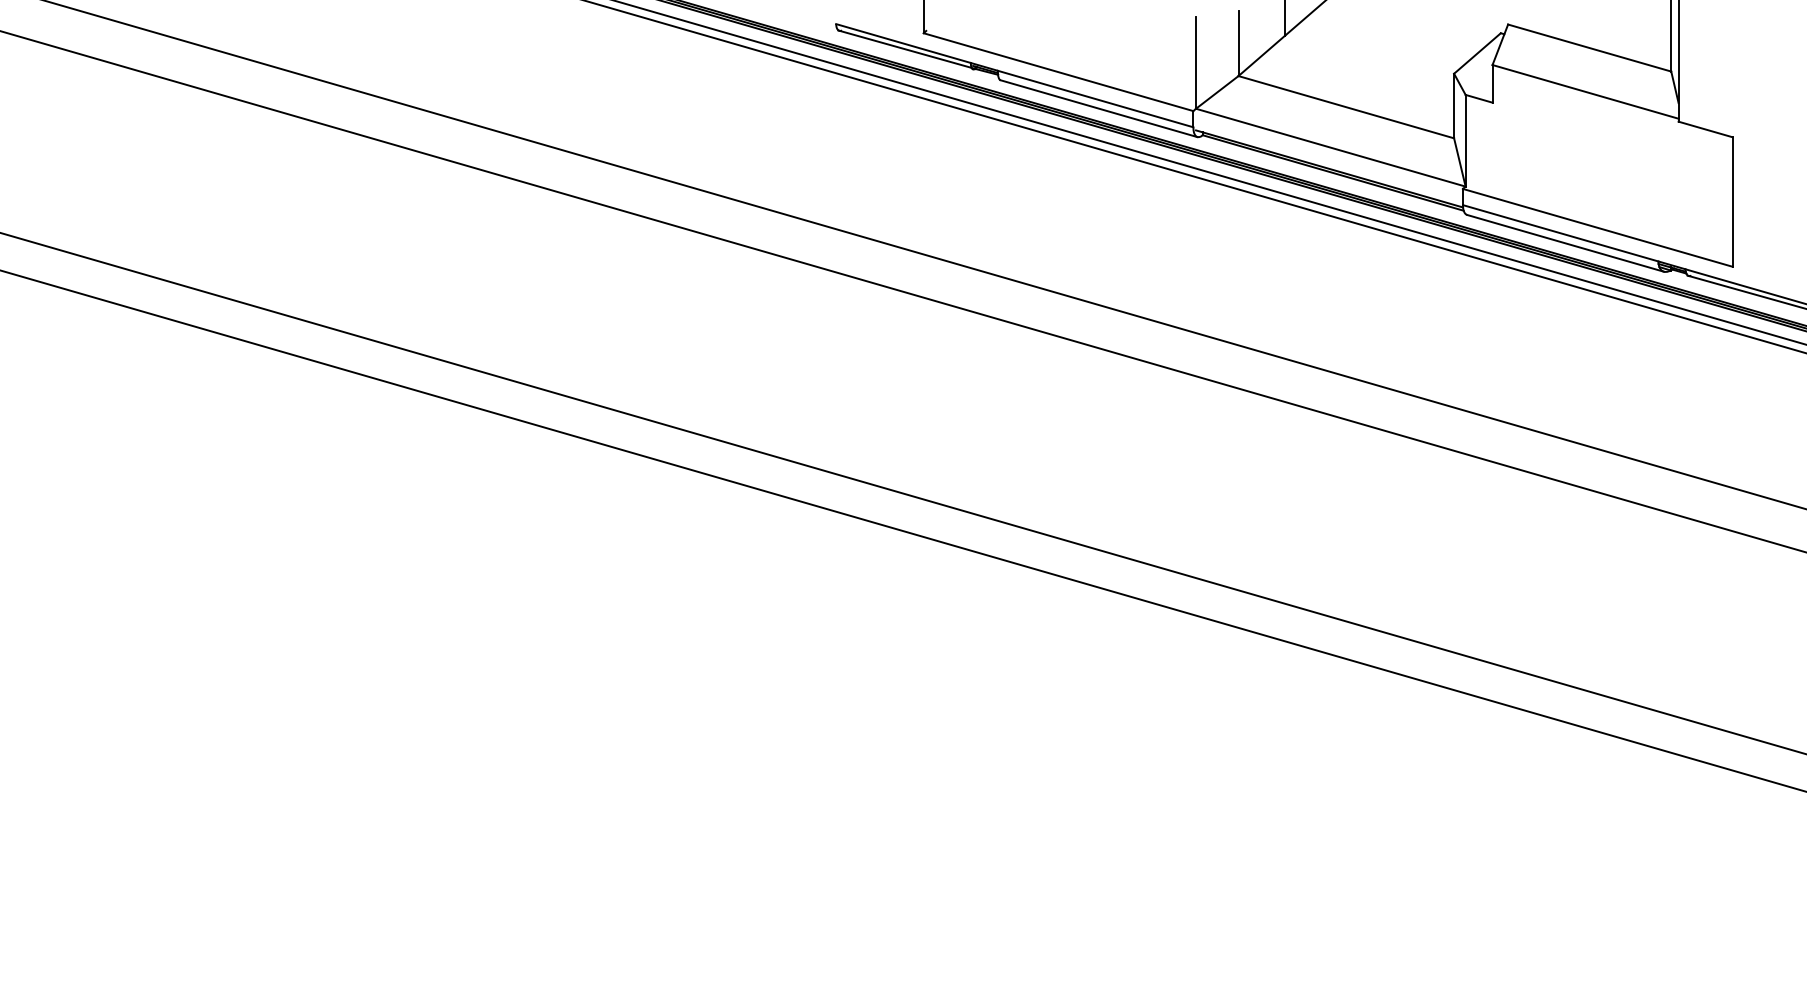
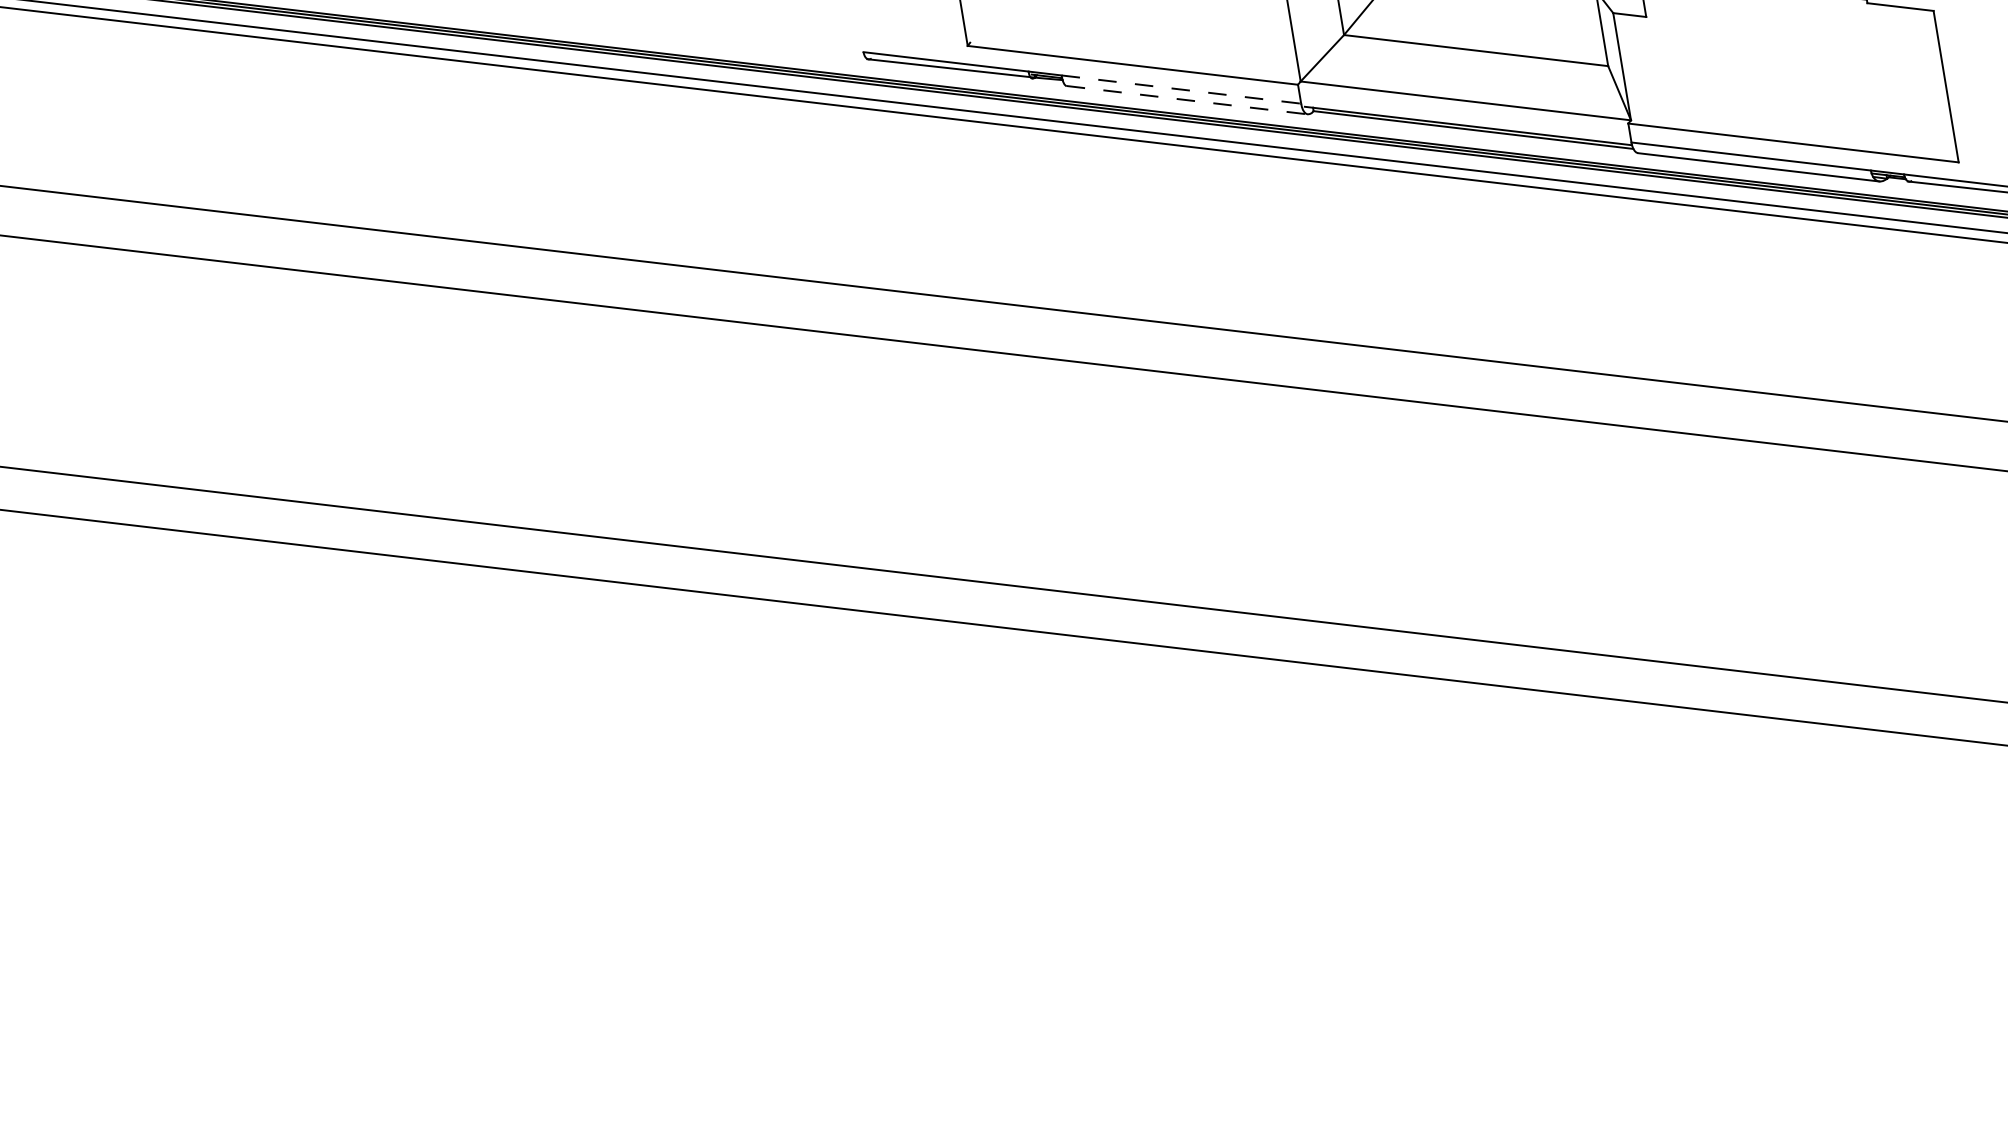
line: (1095, 99) -> (1181, 90), solid -> dashed
line: (1099, 108) -> (1187, 99), solid -> dashed

